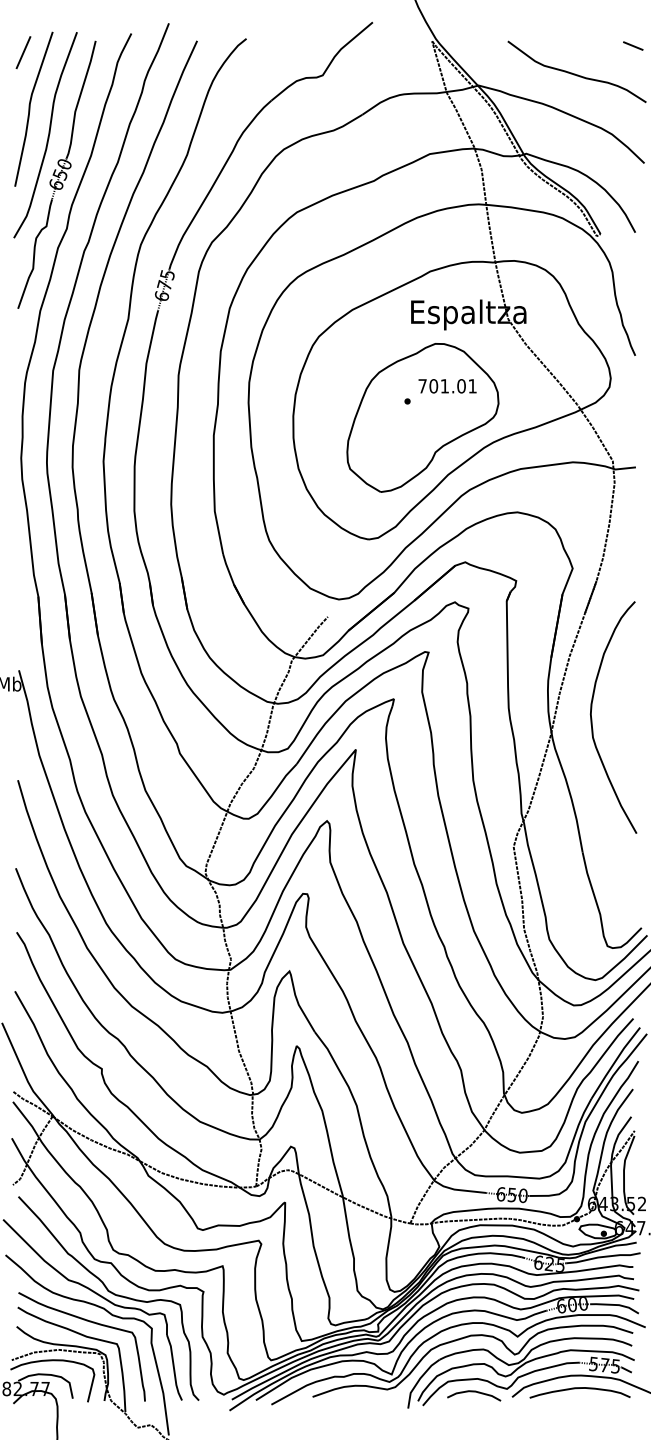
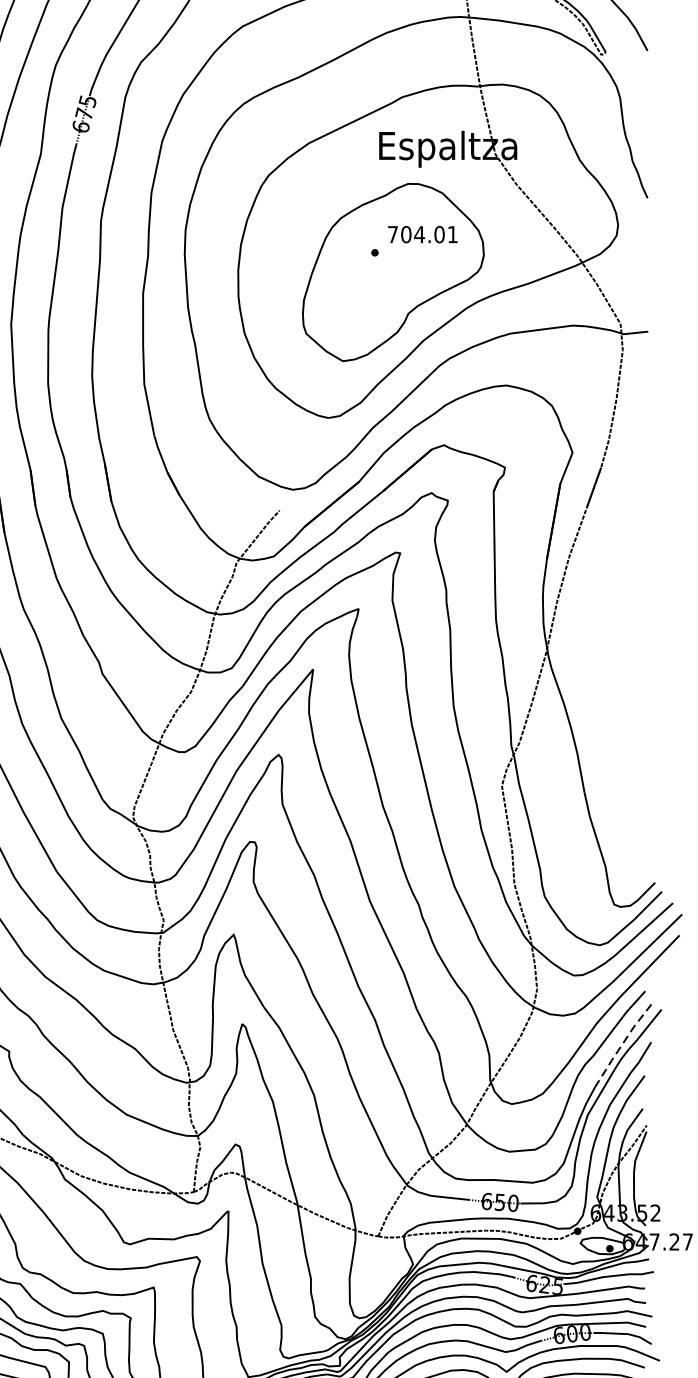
text: (444, 386) -> (419, 234), 701.01 -> 704.01
curve: (592, 718) -> (596, 632), removed
line: (614, 1062) -> (622, 1043), solid -> dashed

